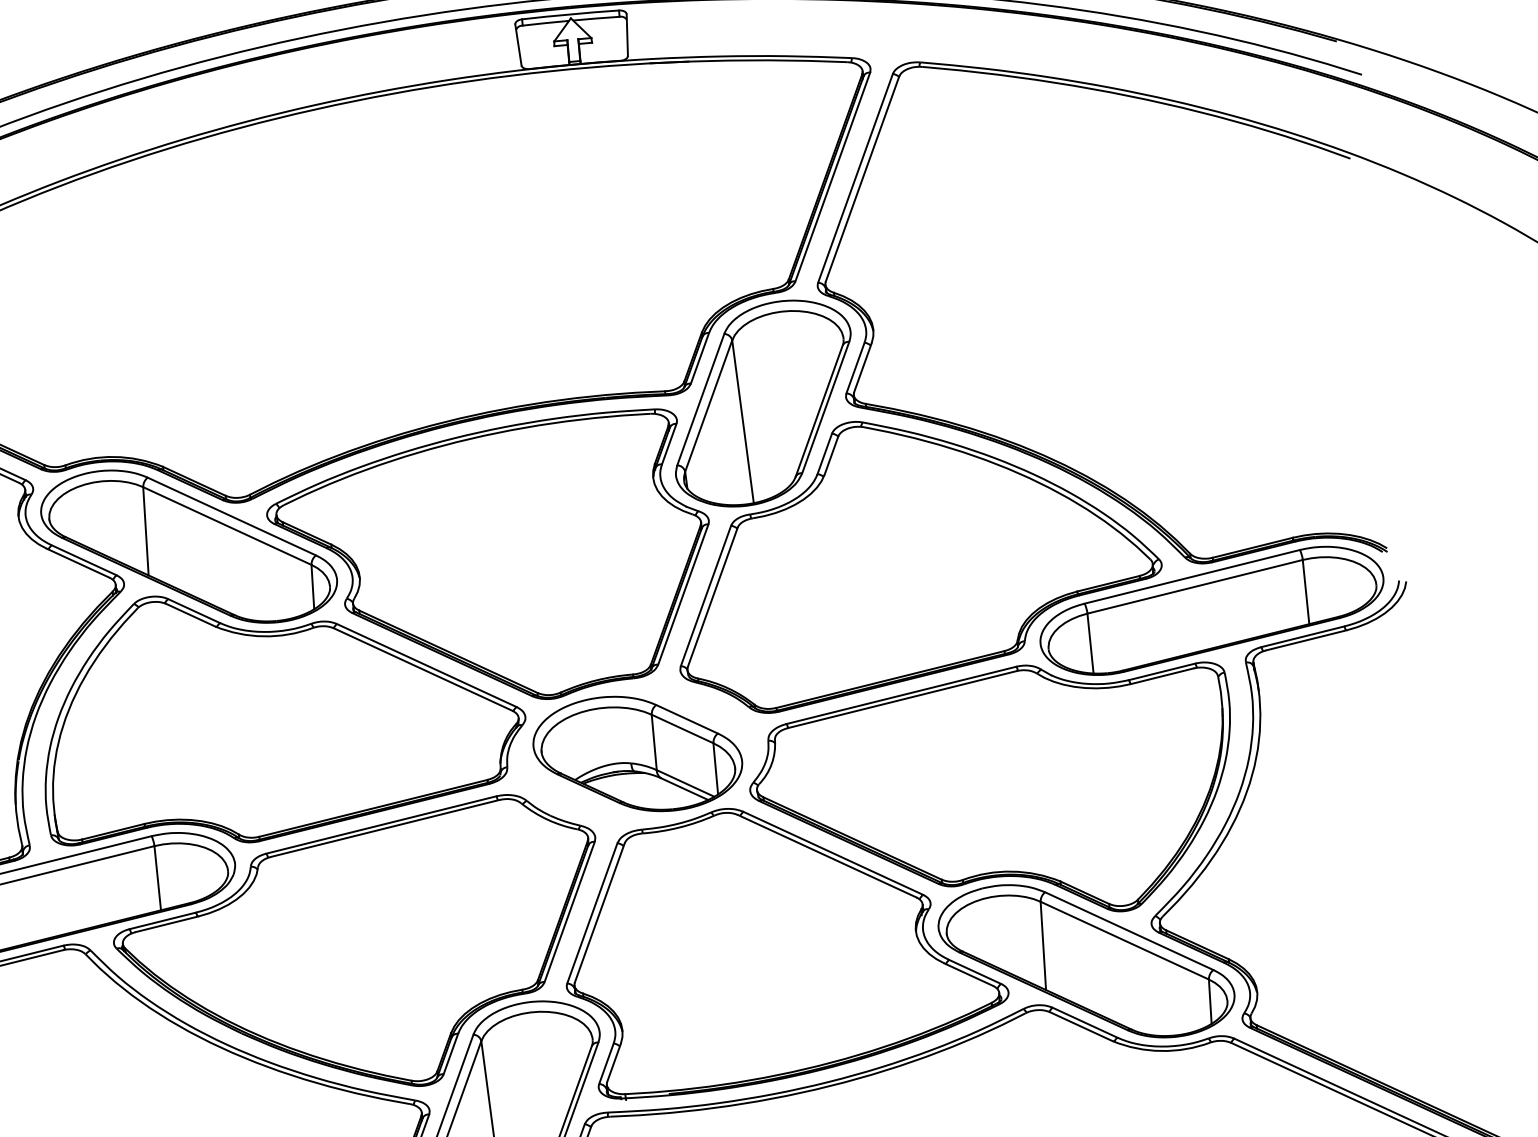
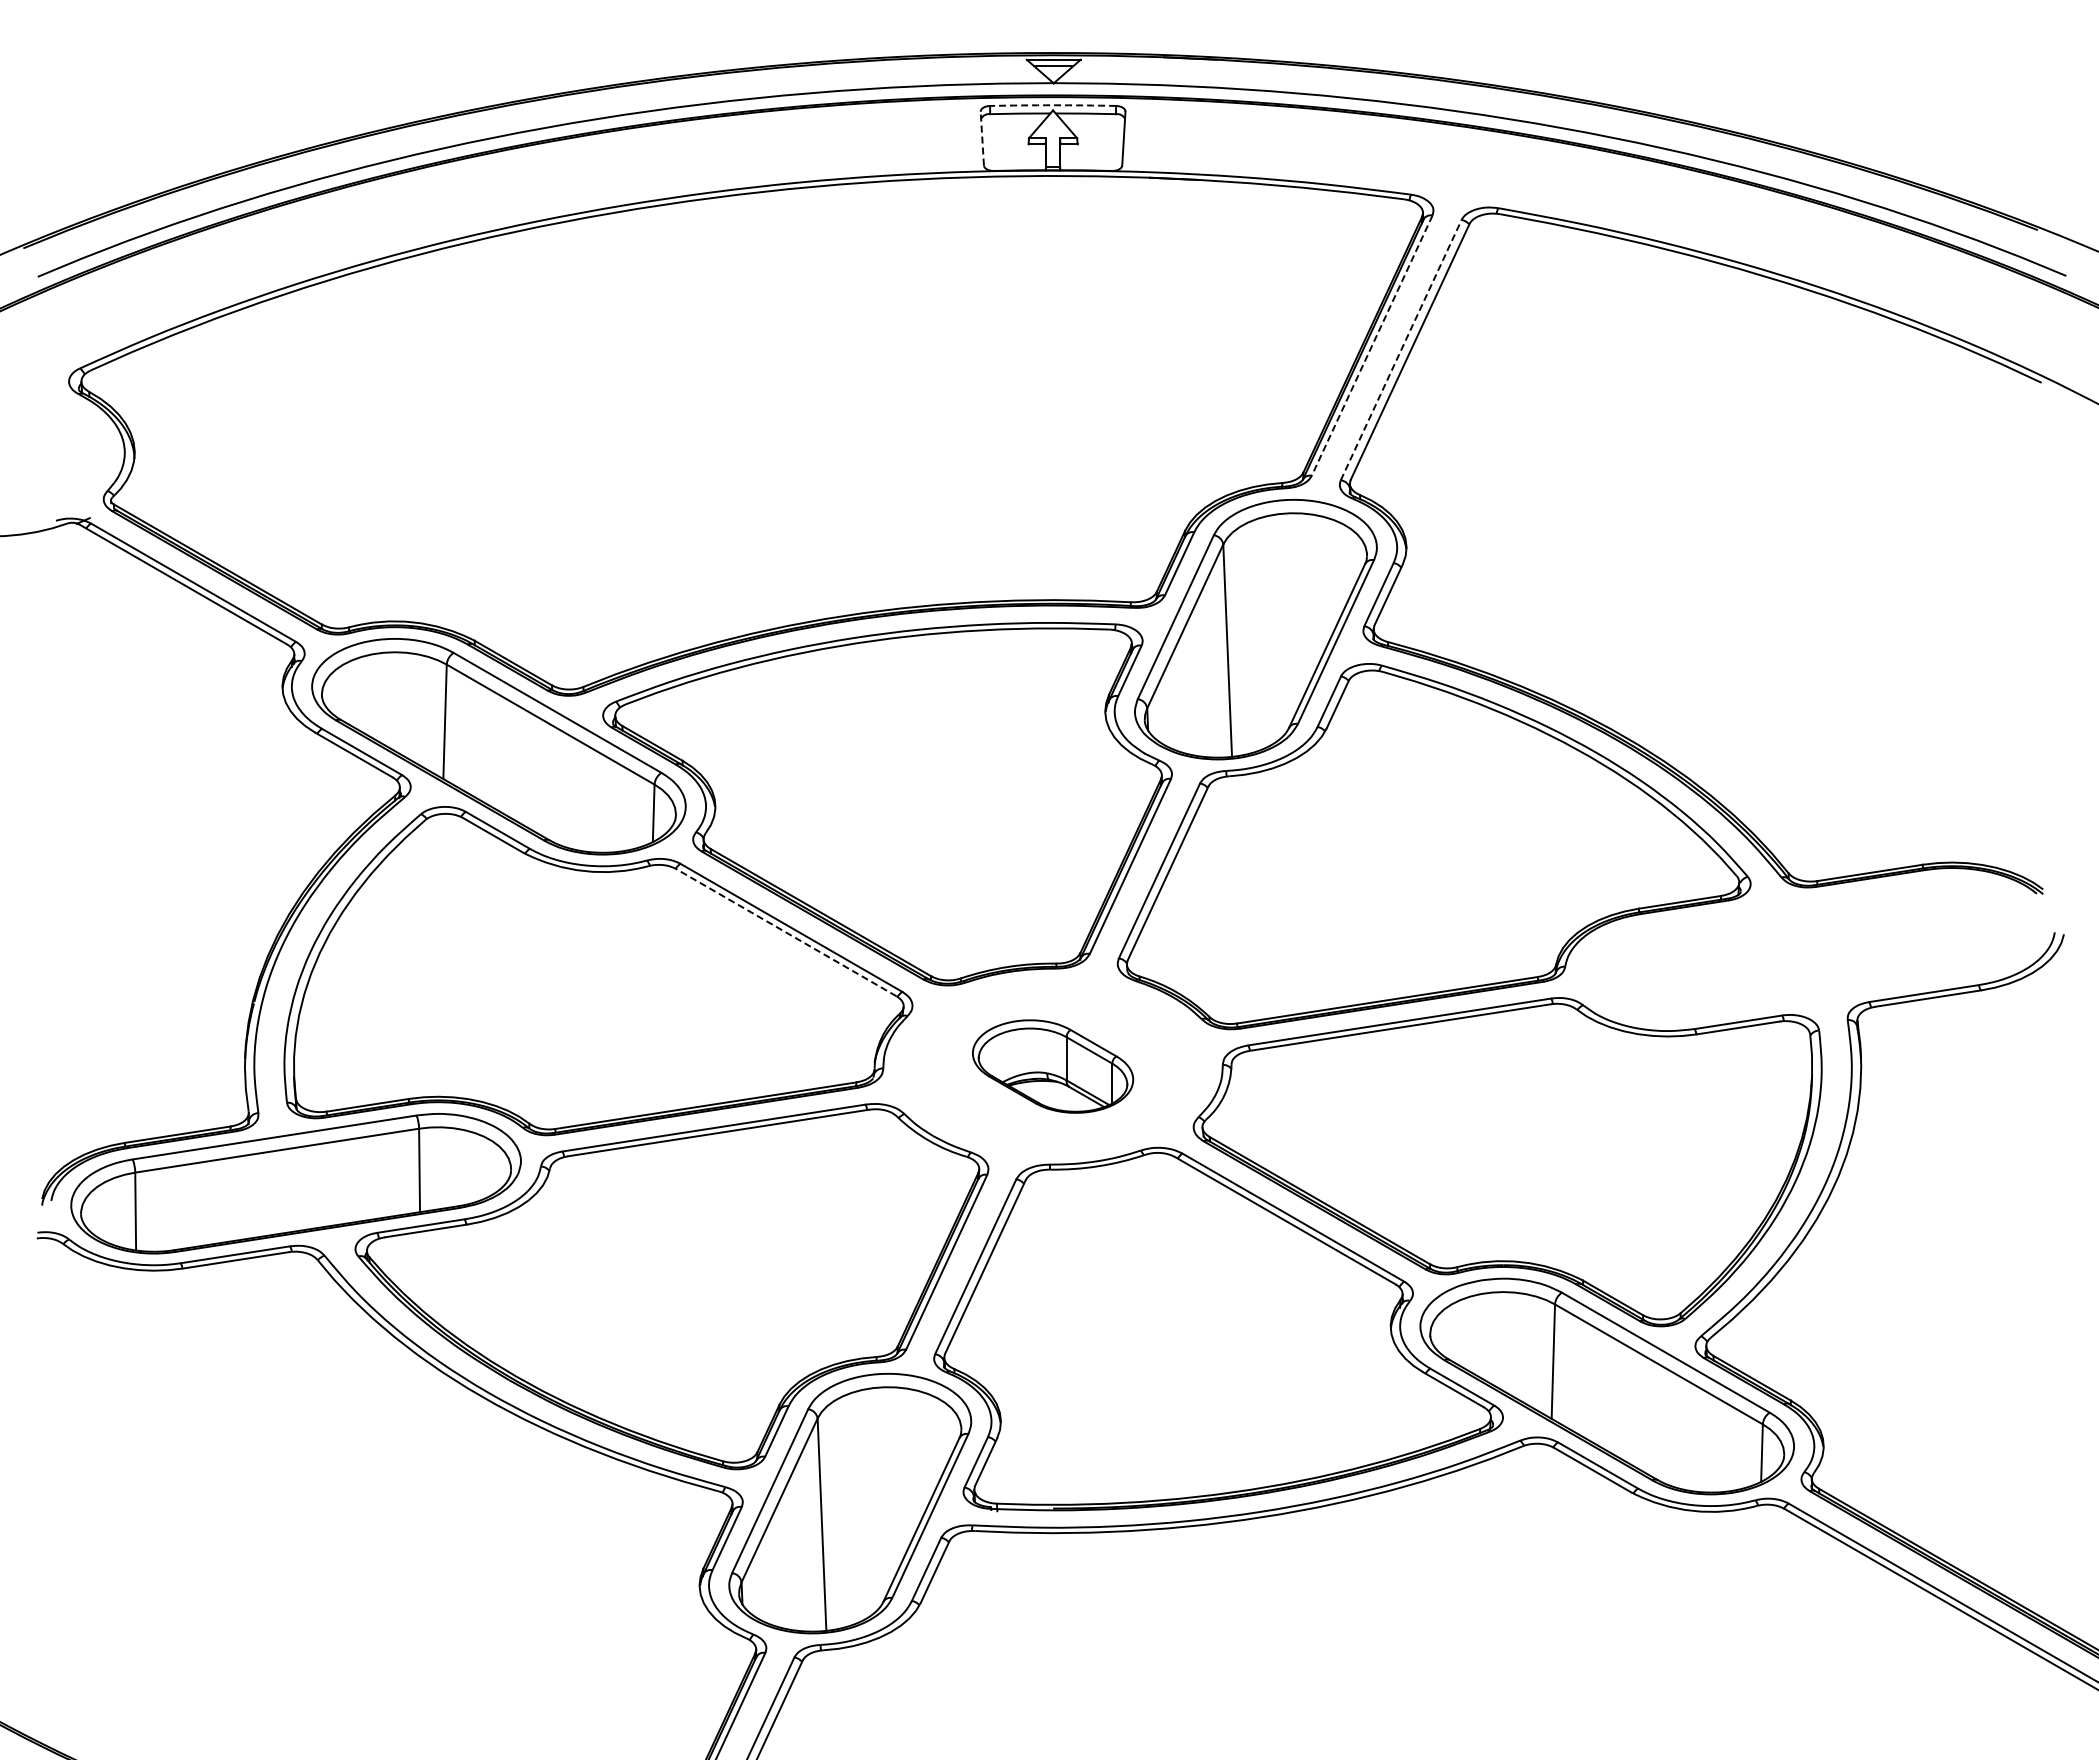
arc: (570, 14) -> (1053, 105), solid -> dashed
line: (518, 44) -> (982, 138), solid -> dashed
line: (832, 177) -> (1371, 346), solid -> dashed
line: (855, 177) -> (1401, 349), solid -> dashed
part: (1211, 610) -> (1809, 949), removed
line: (422, 669) -> (785, 932), solid -> dashed
part: (637, 753) -> (1052, 1066), size x0.6

